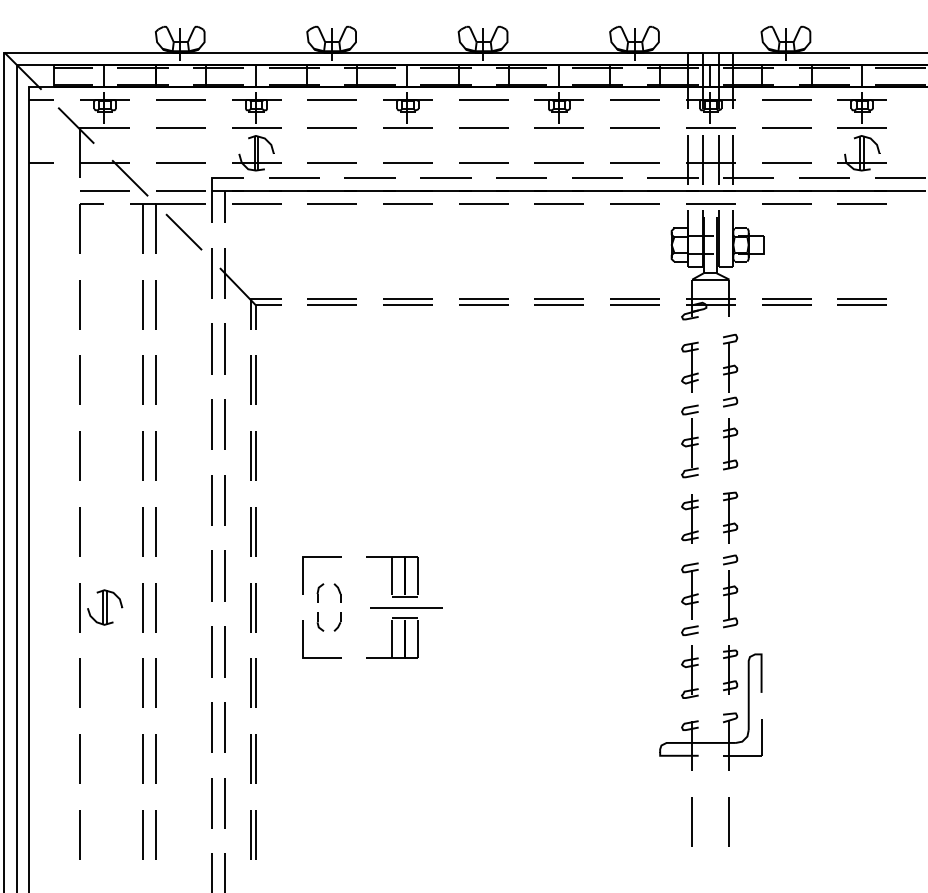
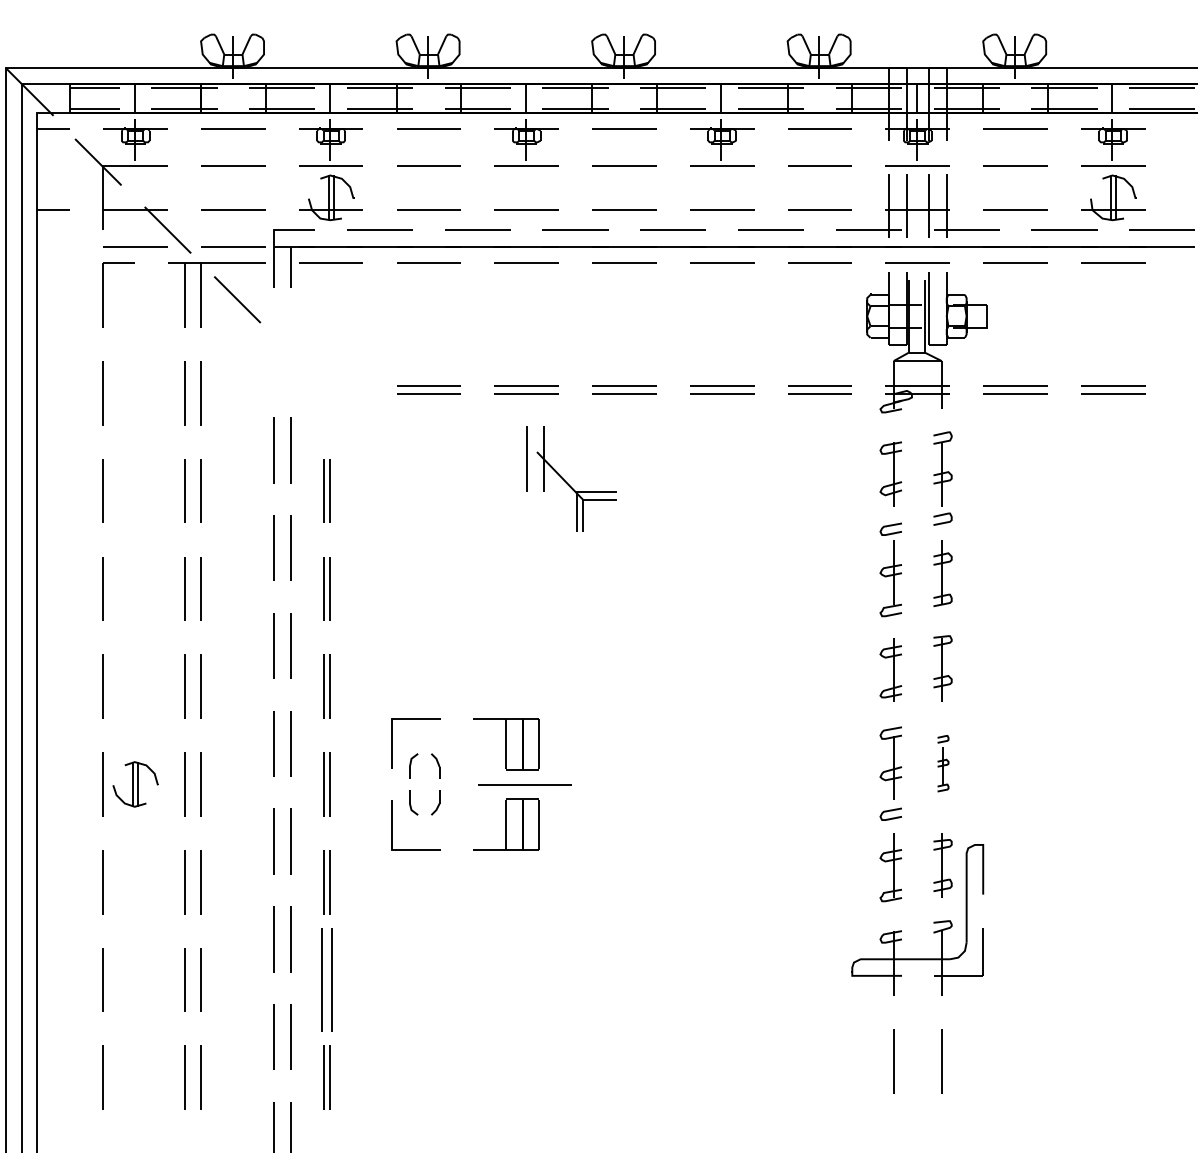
part: (246, 288) -> (571, 478), moved
part: (730, 591) -> (943, 763), size x0.6
part: (253, 758) -> (327, 979), size x1.6

